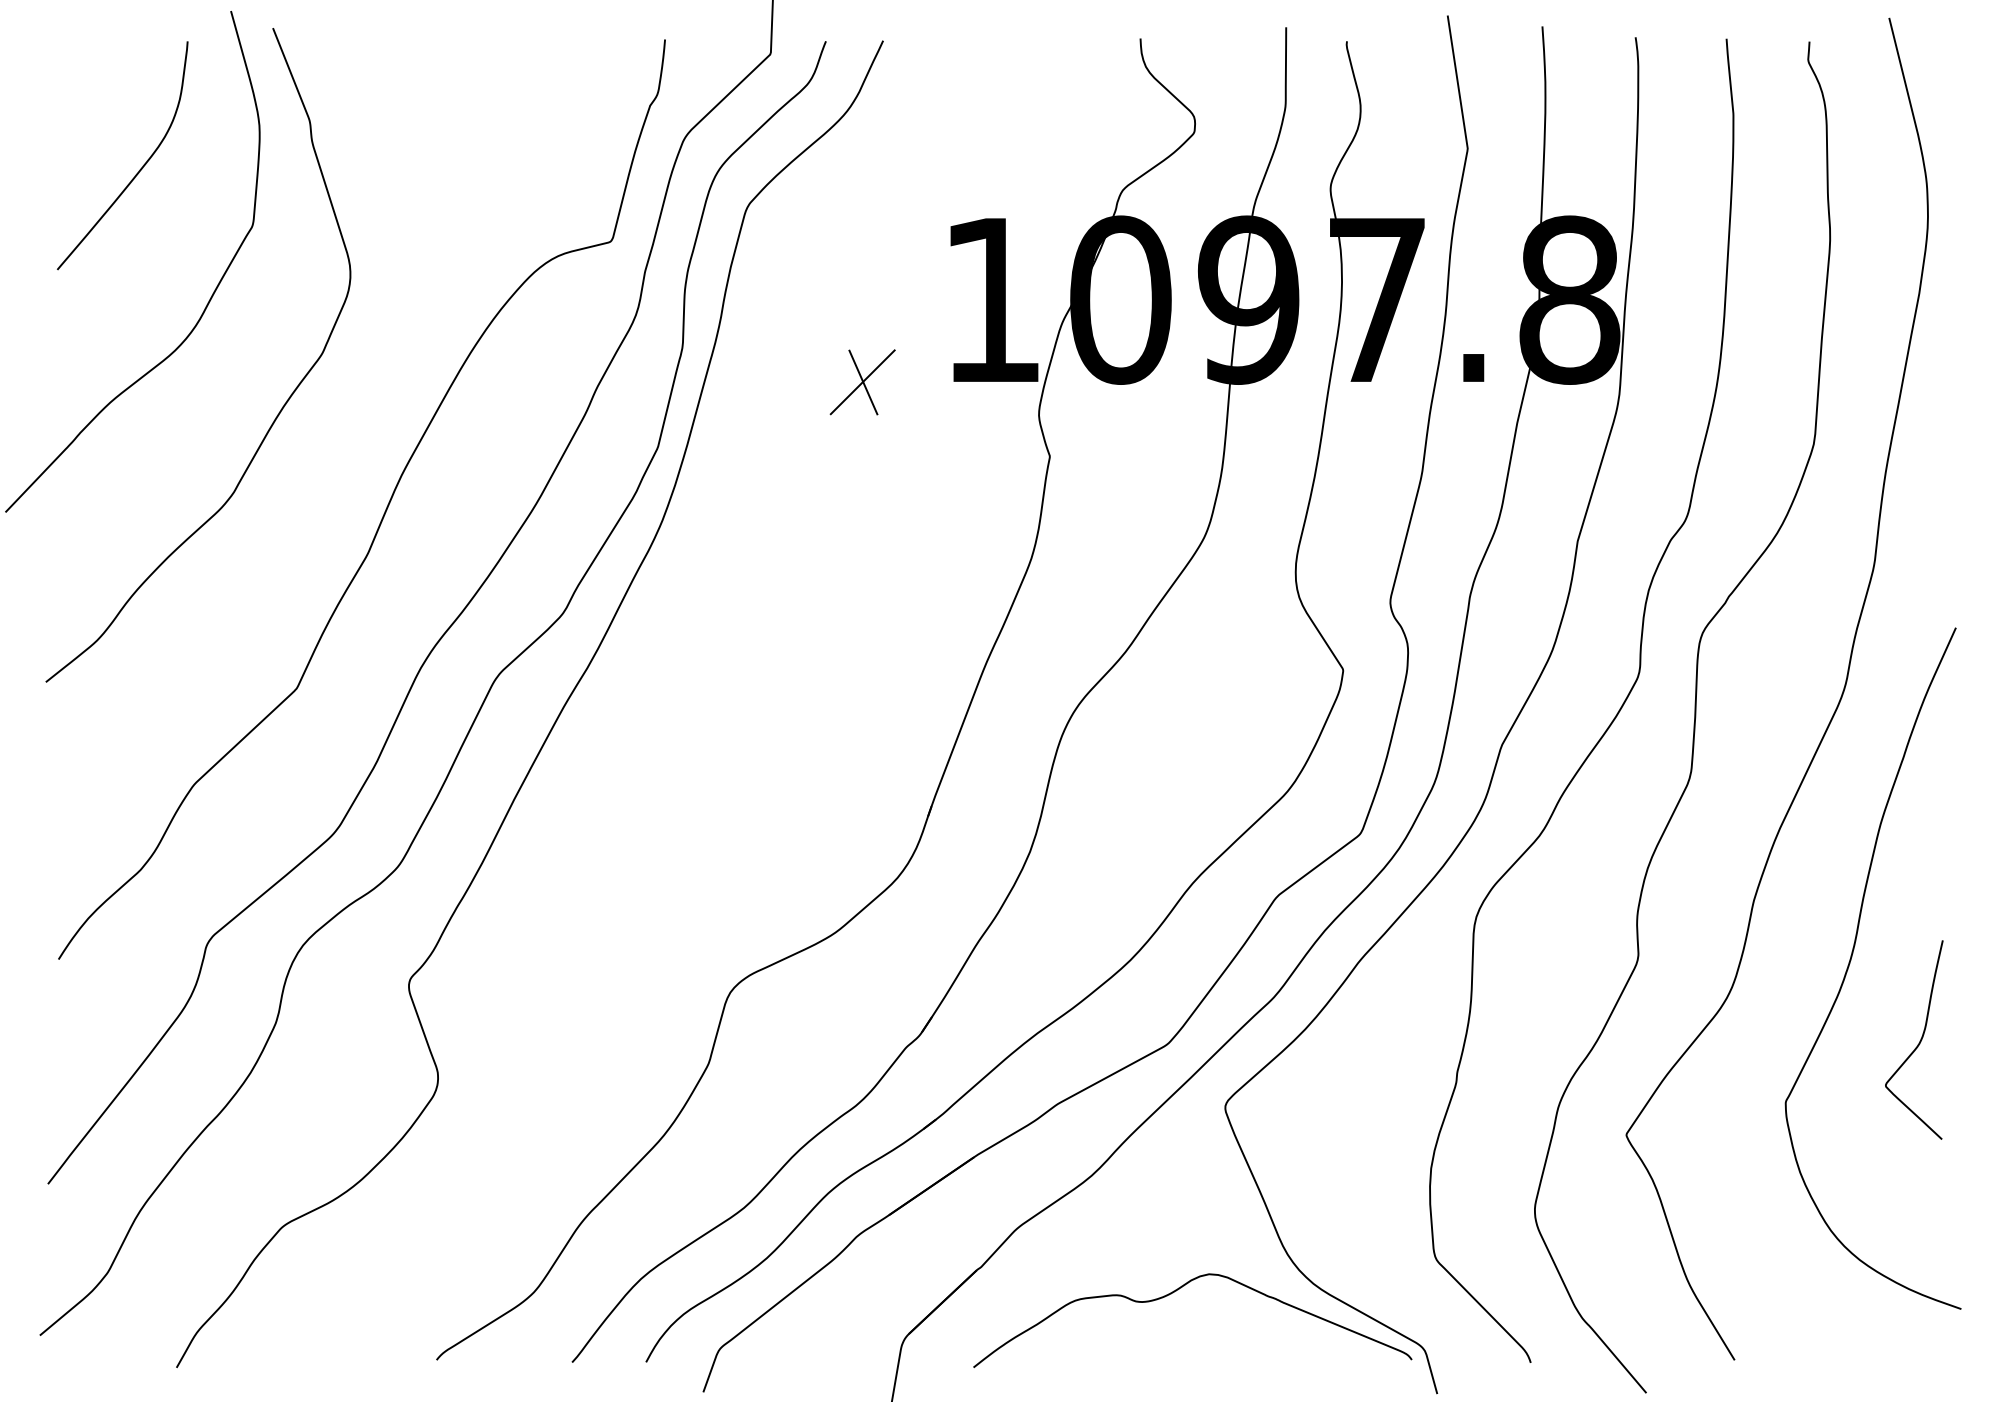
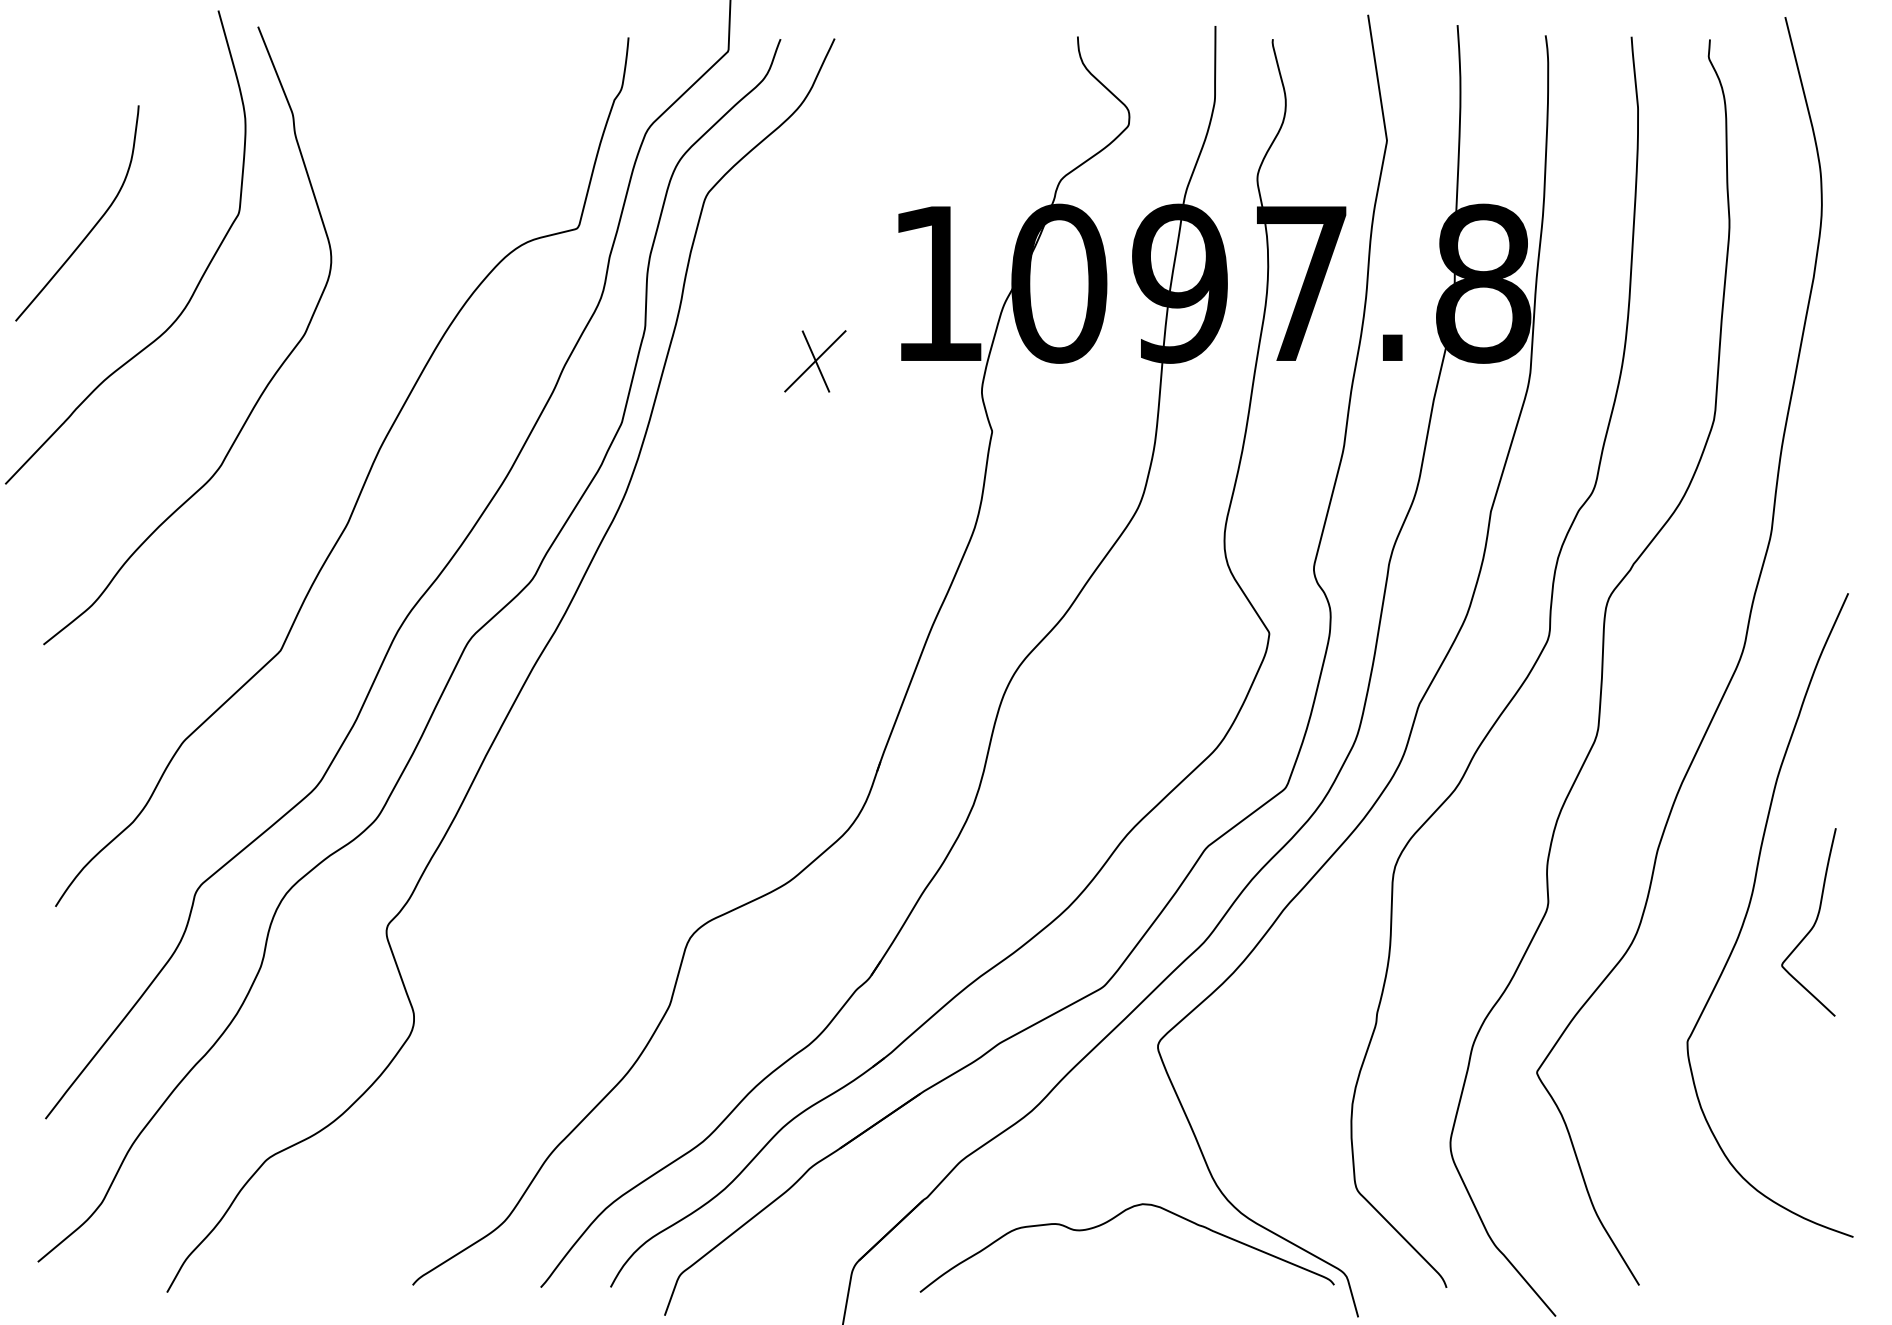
curve: (139, 169) -> (93, 226), moved
curve: (1919, 1041) -> (1813, 923), moved

